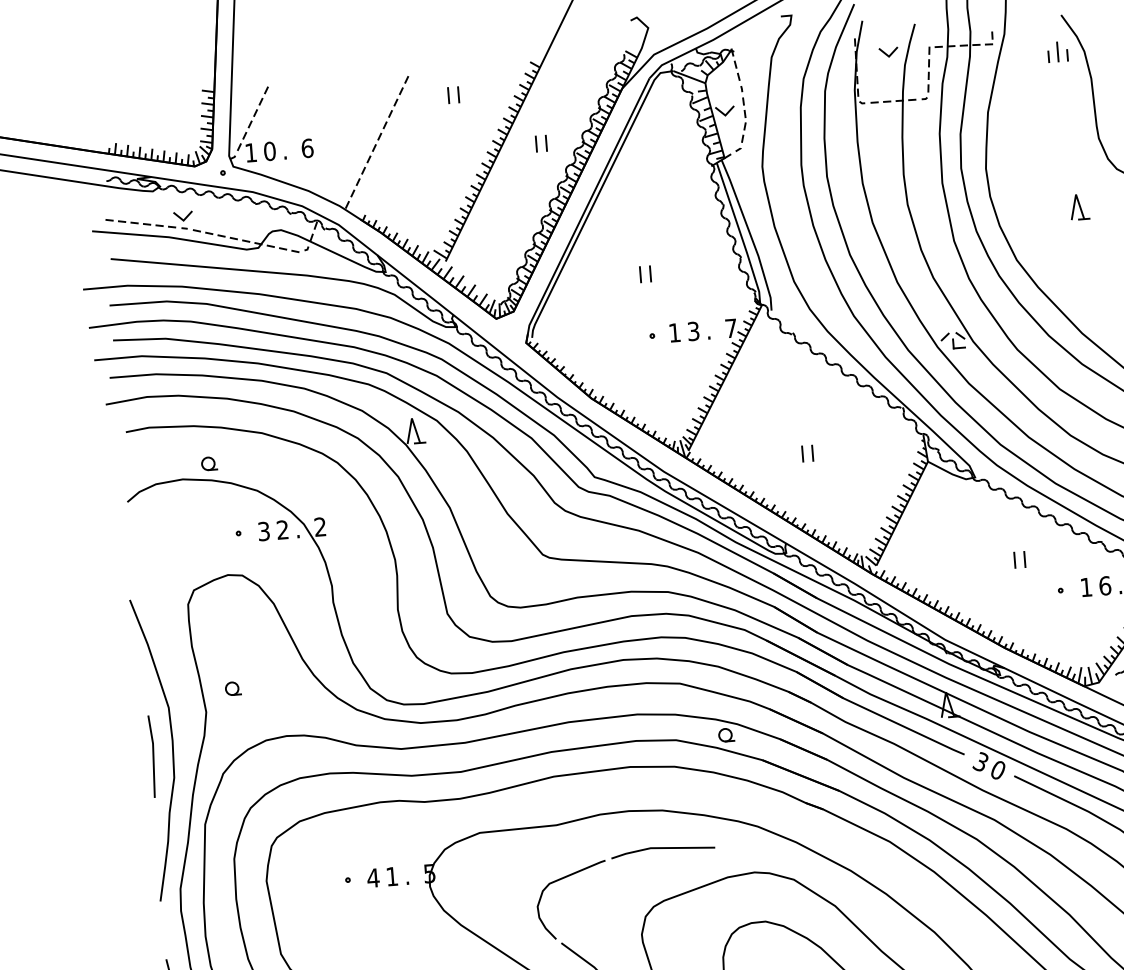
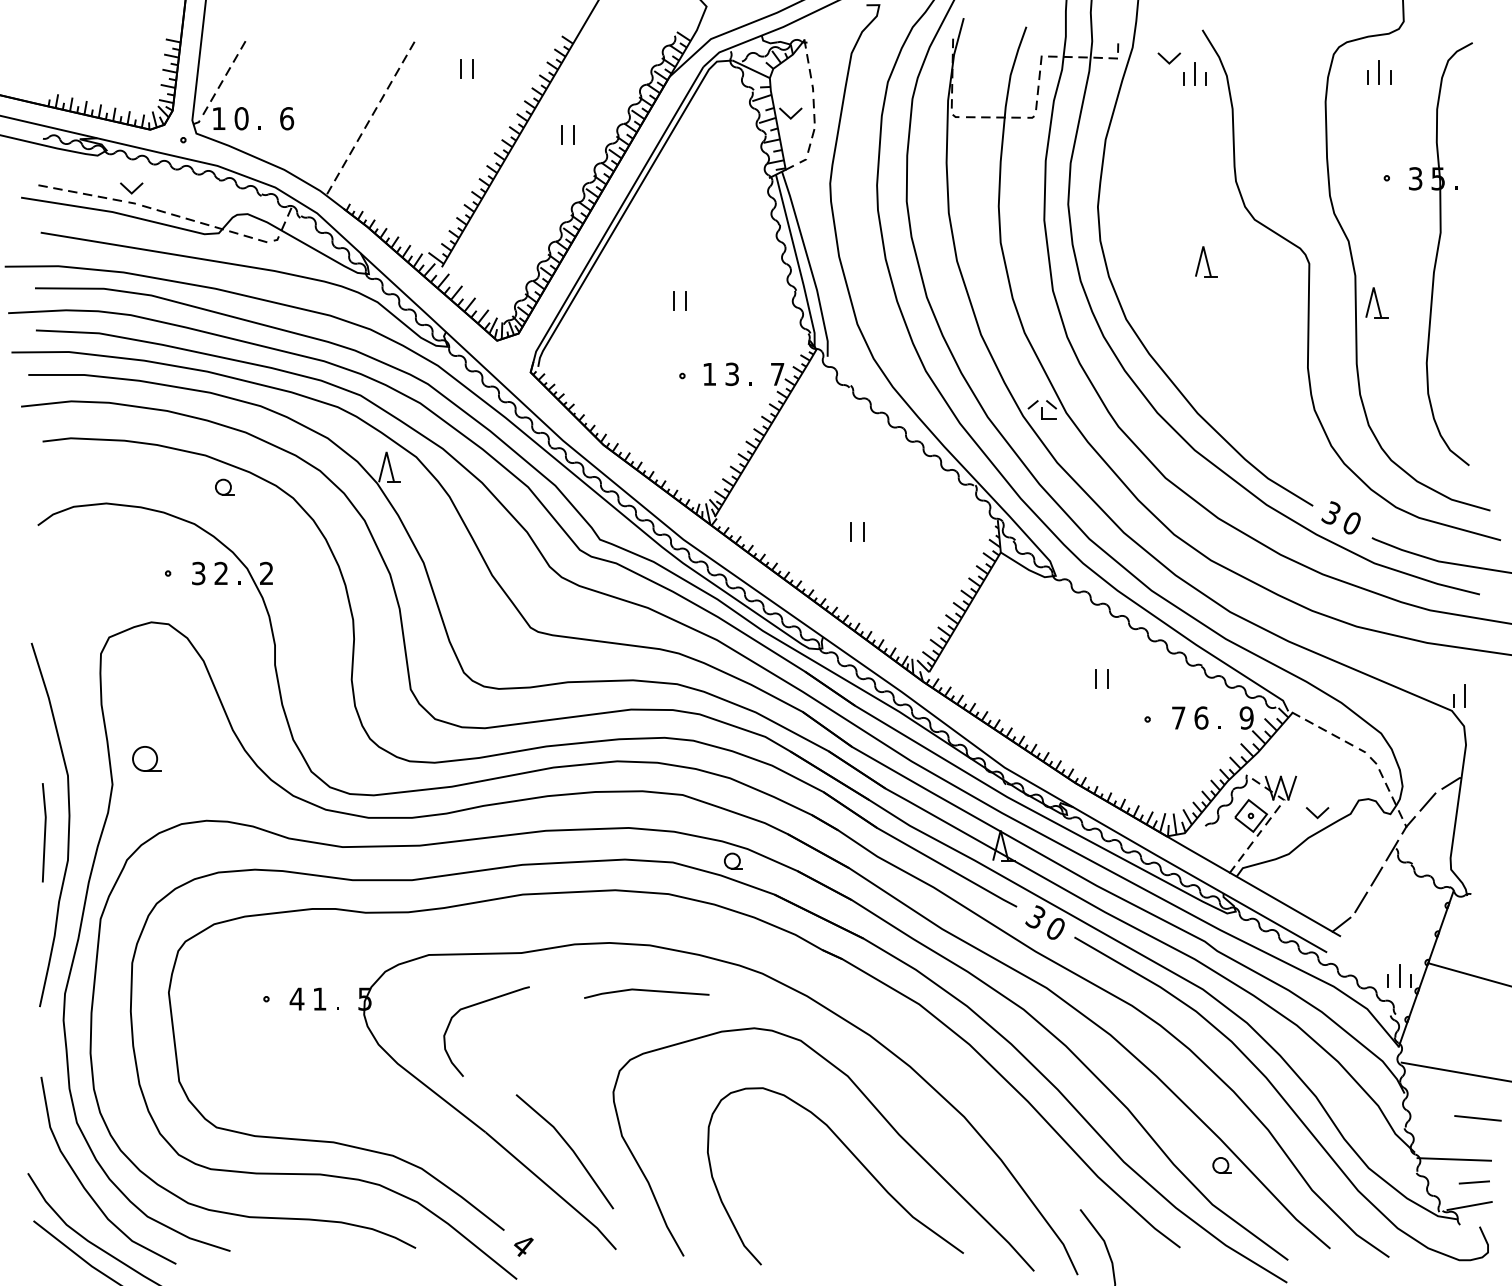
line: (887, 54) -> (1167, 60), moved
part: (209, 463) -> (224, 486), moved
text: (1086, 586) -> (1178, 717), 1 -> 7
part: (232, 688) -> (146, 758), size x1.6
curve: (562, 879) -> (476, 1005), moved

